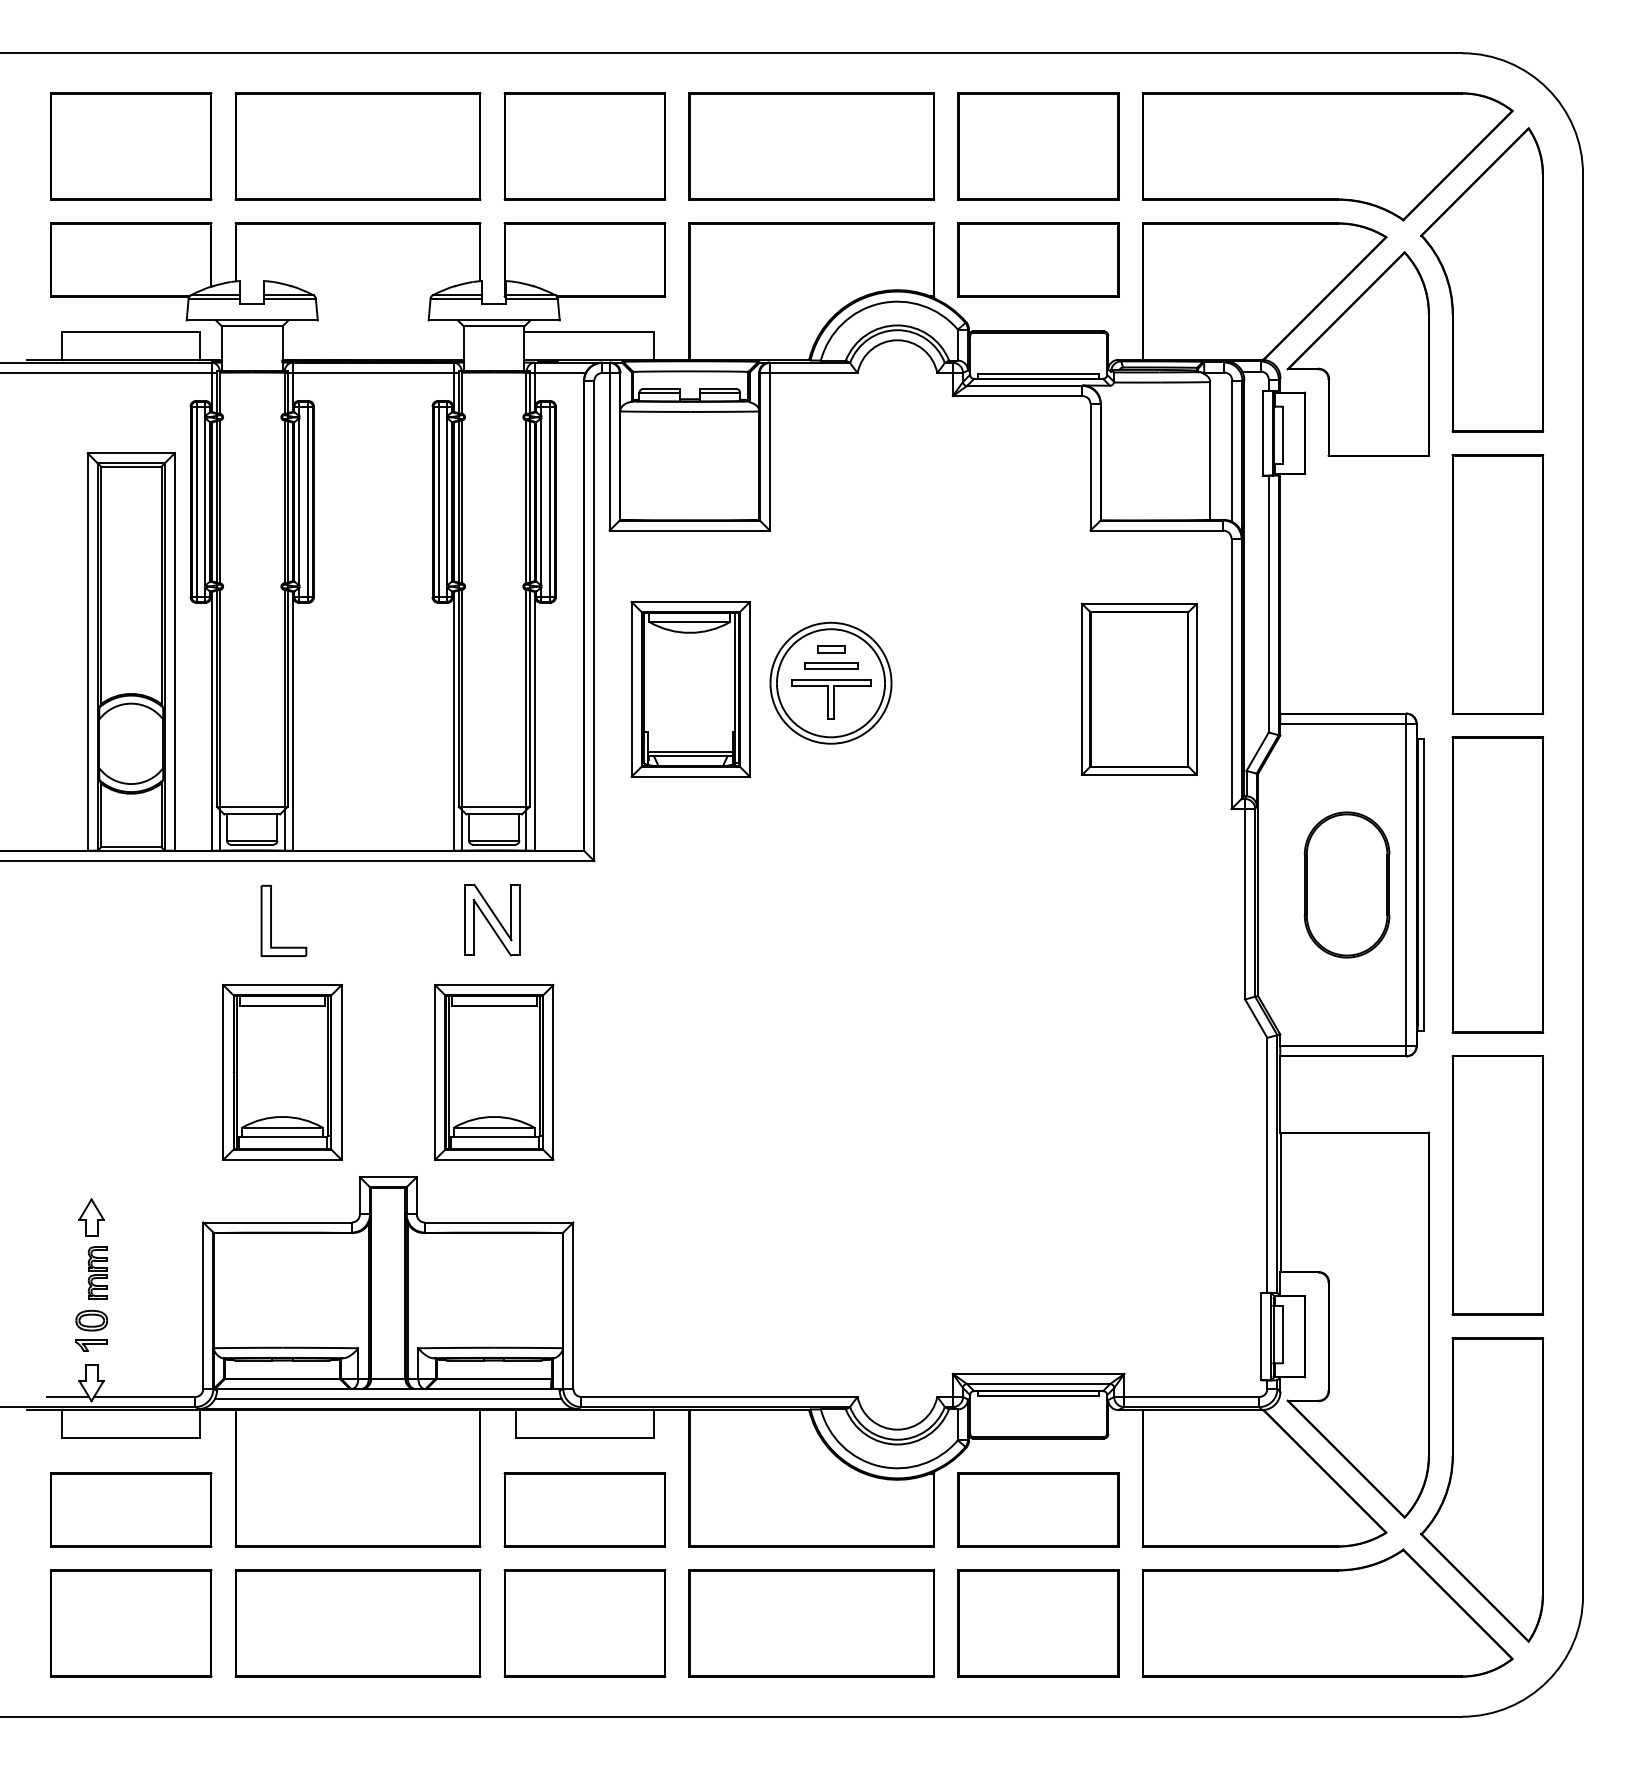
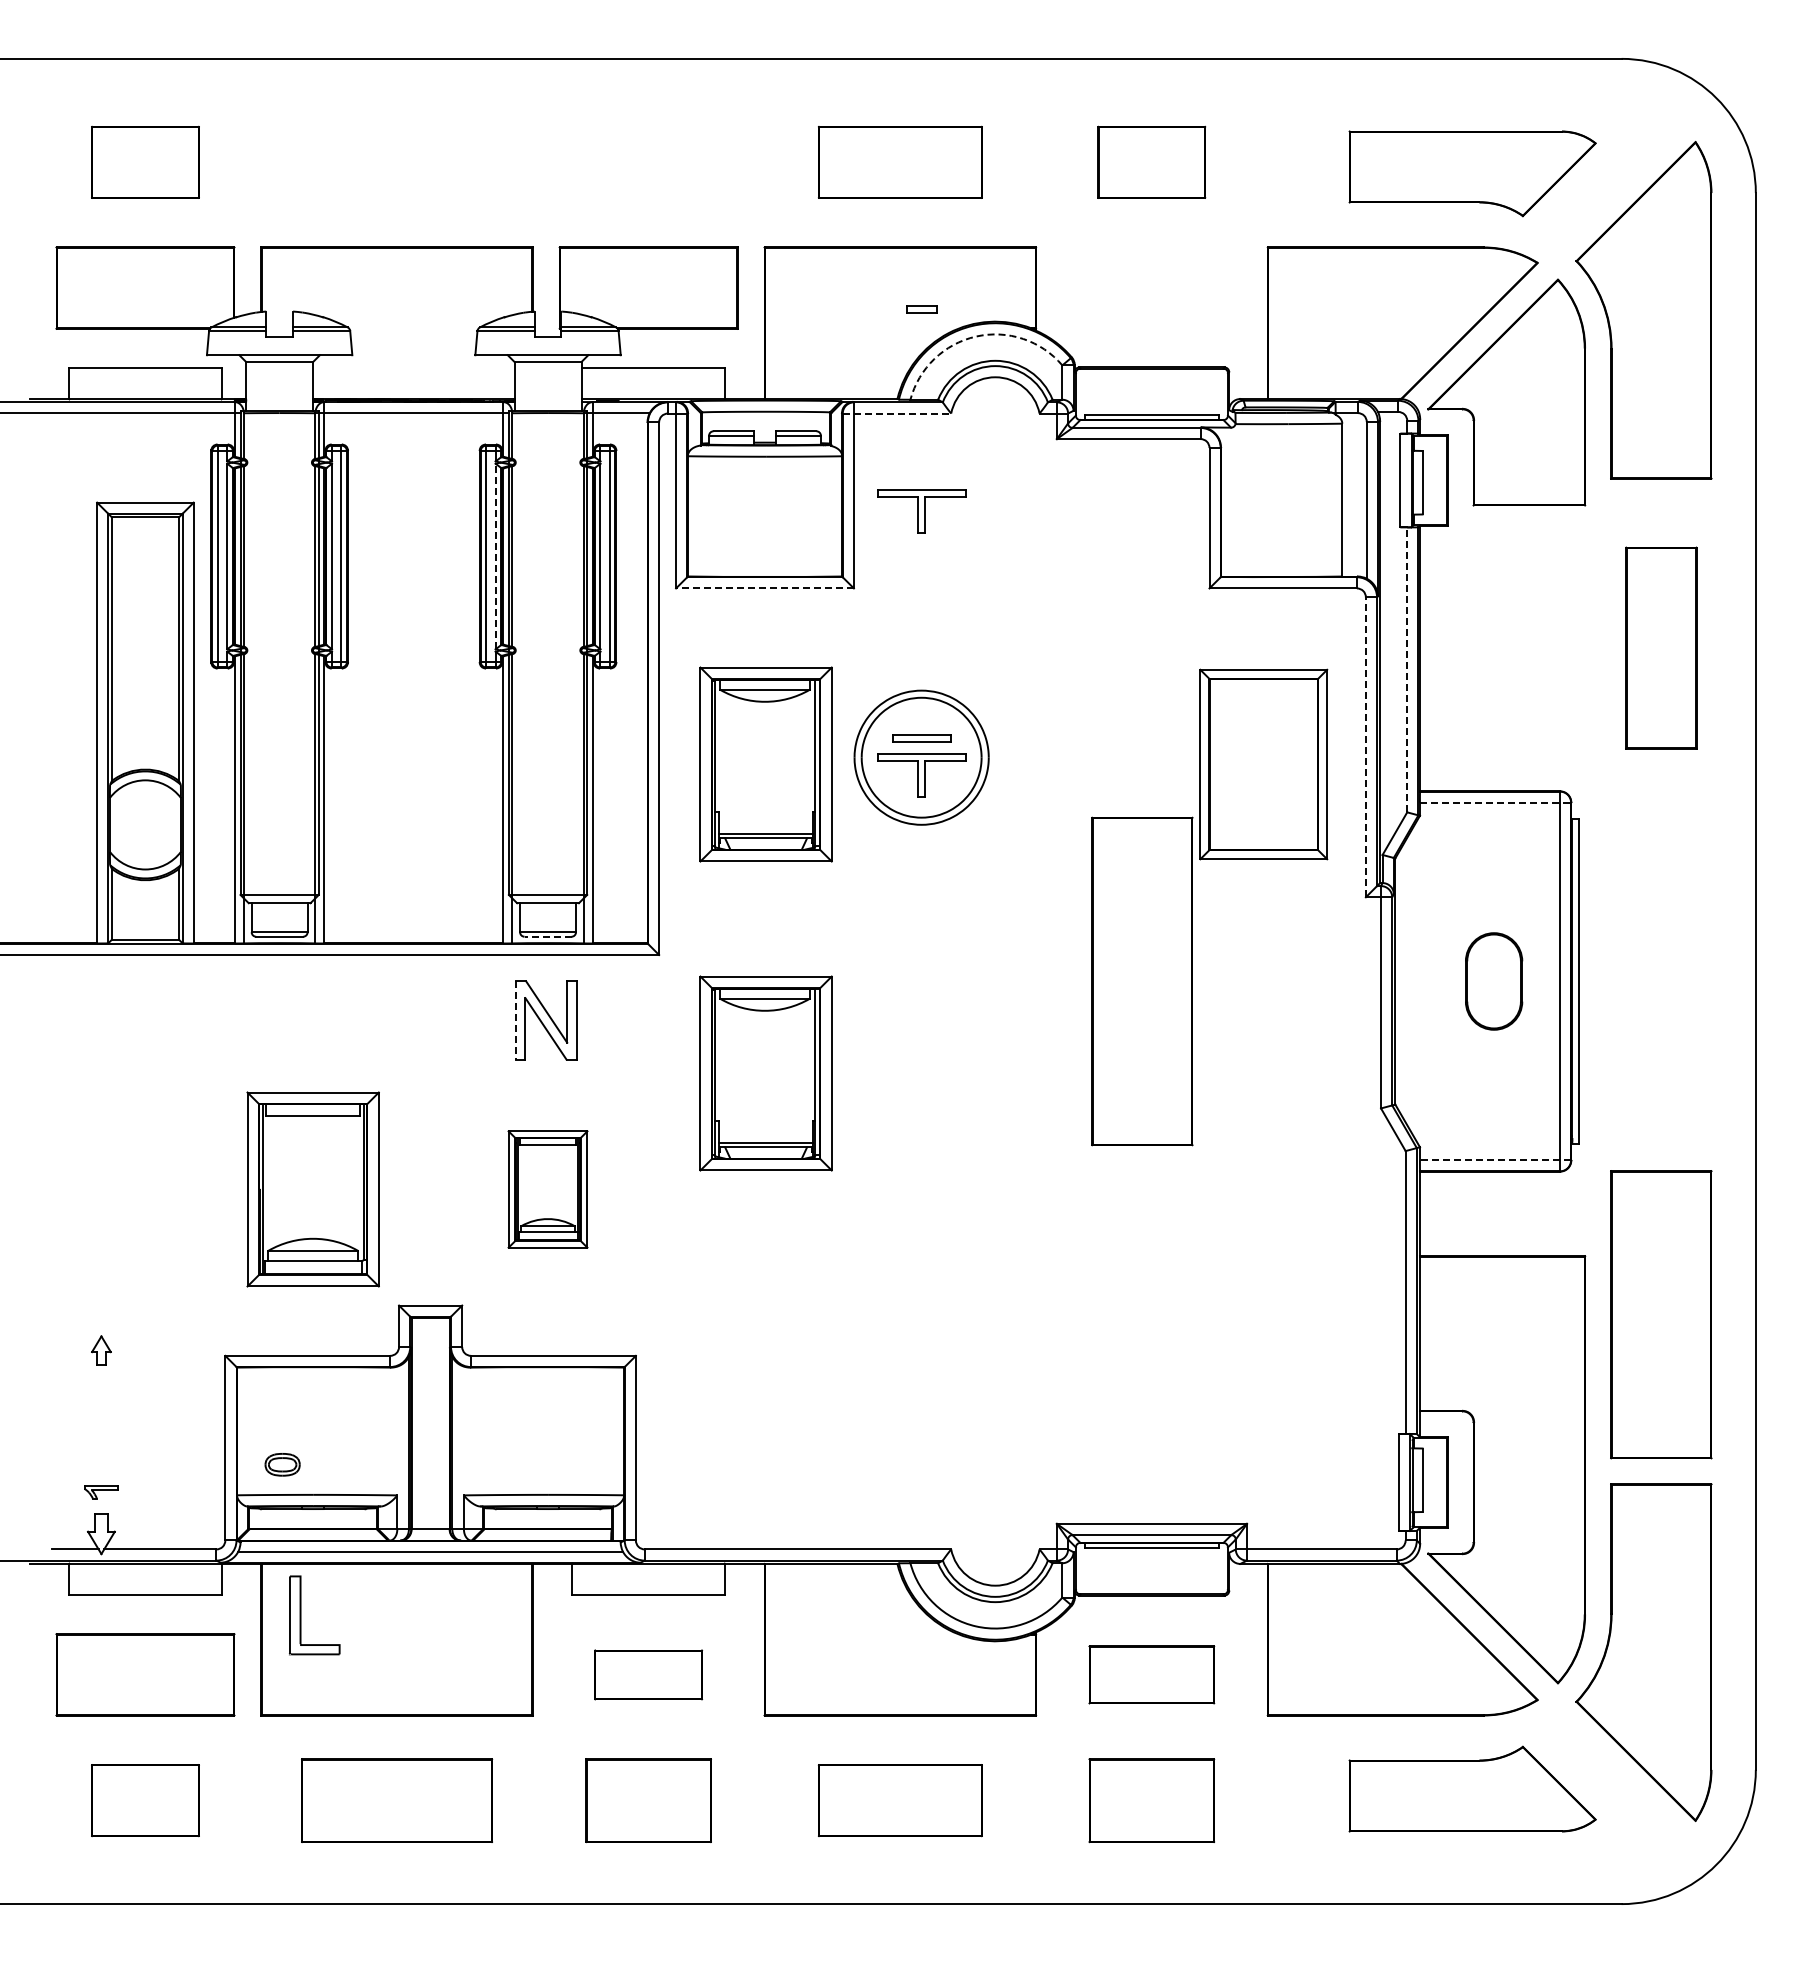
part: (131, 146) -> (145, 162), size x0.6
part: (357, 146) -> (396, 162), removed
part: (584, 146) -> (648, 162), removed
part: (811, 146) -> (900, 162), size x0.6
part: (1038, 146) -> (1151, 162), size x0.6
part: (1327, 156) -> (1472, 173), size x0.6
part: (1038, 259) -> (1151, 287), removed
arc: (880, 303) -> (976, 336), solid -> dashed
line: (809, 372) -> (897, 413), solid -> dashed
part: (830, 461) -> (921, 511), added
line: (446, 501) -> (495, 556), solid -> dashed
line: (690, 530) -> (765, 588), solid -> dashed
part: (1497, 583) -> (1661, 647), size x0.7
line: (1269, 603) -> (1407, 669), solid -> dashed
part: (830, 649) -> (921, 309), moved
line: (1231, 674) -> (1365, 747), solid -> dashed
line: (1348, 723) -> (1495, 802), solid -> dashed
line: (493, 844) -> (547, 936), solid -> dashed
part: (1346, 885) -> (1493, 981), size x0.6
part: (1497, 885) -> (1142, 981), moved
line: (464, 920) -> (515, 1020), solid -> dashed
part: (271, 921) -> (301, 1615), moved
part: (690, 967) -> (765, 1073), added
line: (1348, 1046) -> (1495, 1160), solid -> dashed
part: (493, 1072) -> (547, 1189), size x0.6
part: (91, 1217) -> (101, 1350), size x0.7
part: (97, 1272) -> (107, 1411), removed
part: (91, 1320) -> (282, 1464), moved
part: (584, 1509) -> (648, 1674), size x0.6
part: (1038, 1509) -> (1151, 1674), size x0.7
part: (1327, 1612) -> (1472, 1788), size x0.6
part: (131, 1623) -> (145, 1800), size x0.6
part: (357, 1623) -> (396, 1800), size x0.7
part: (584, 1623) -> (648, 1800), size x0.7
part: (811, 1623) -> (900, 1800), size x0.6
part: (1038, 1623) -> (1151, 1800), size x0.7

